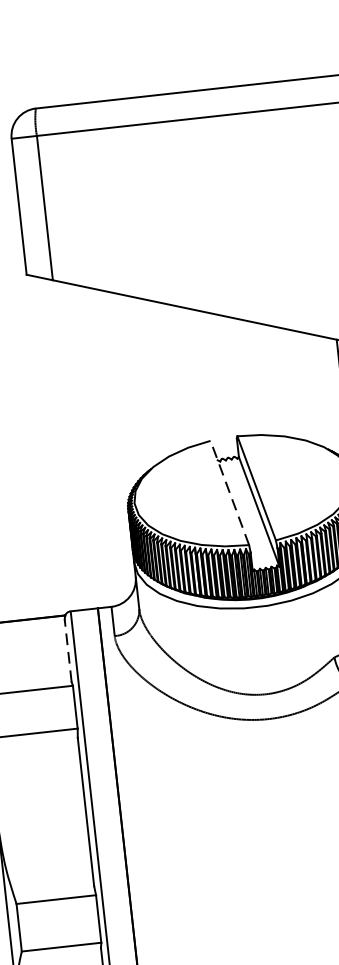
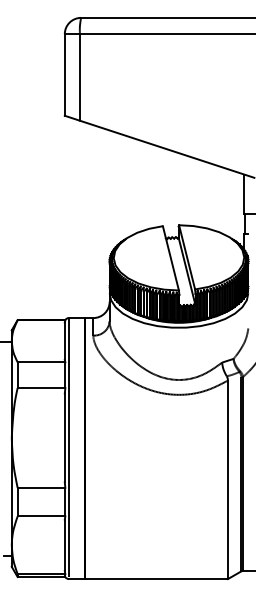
line: (228, 491) -> (170, 257), dashed -> solid
line: (67, 651) -> (64, 341), dashed -> solid

